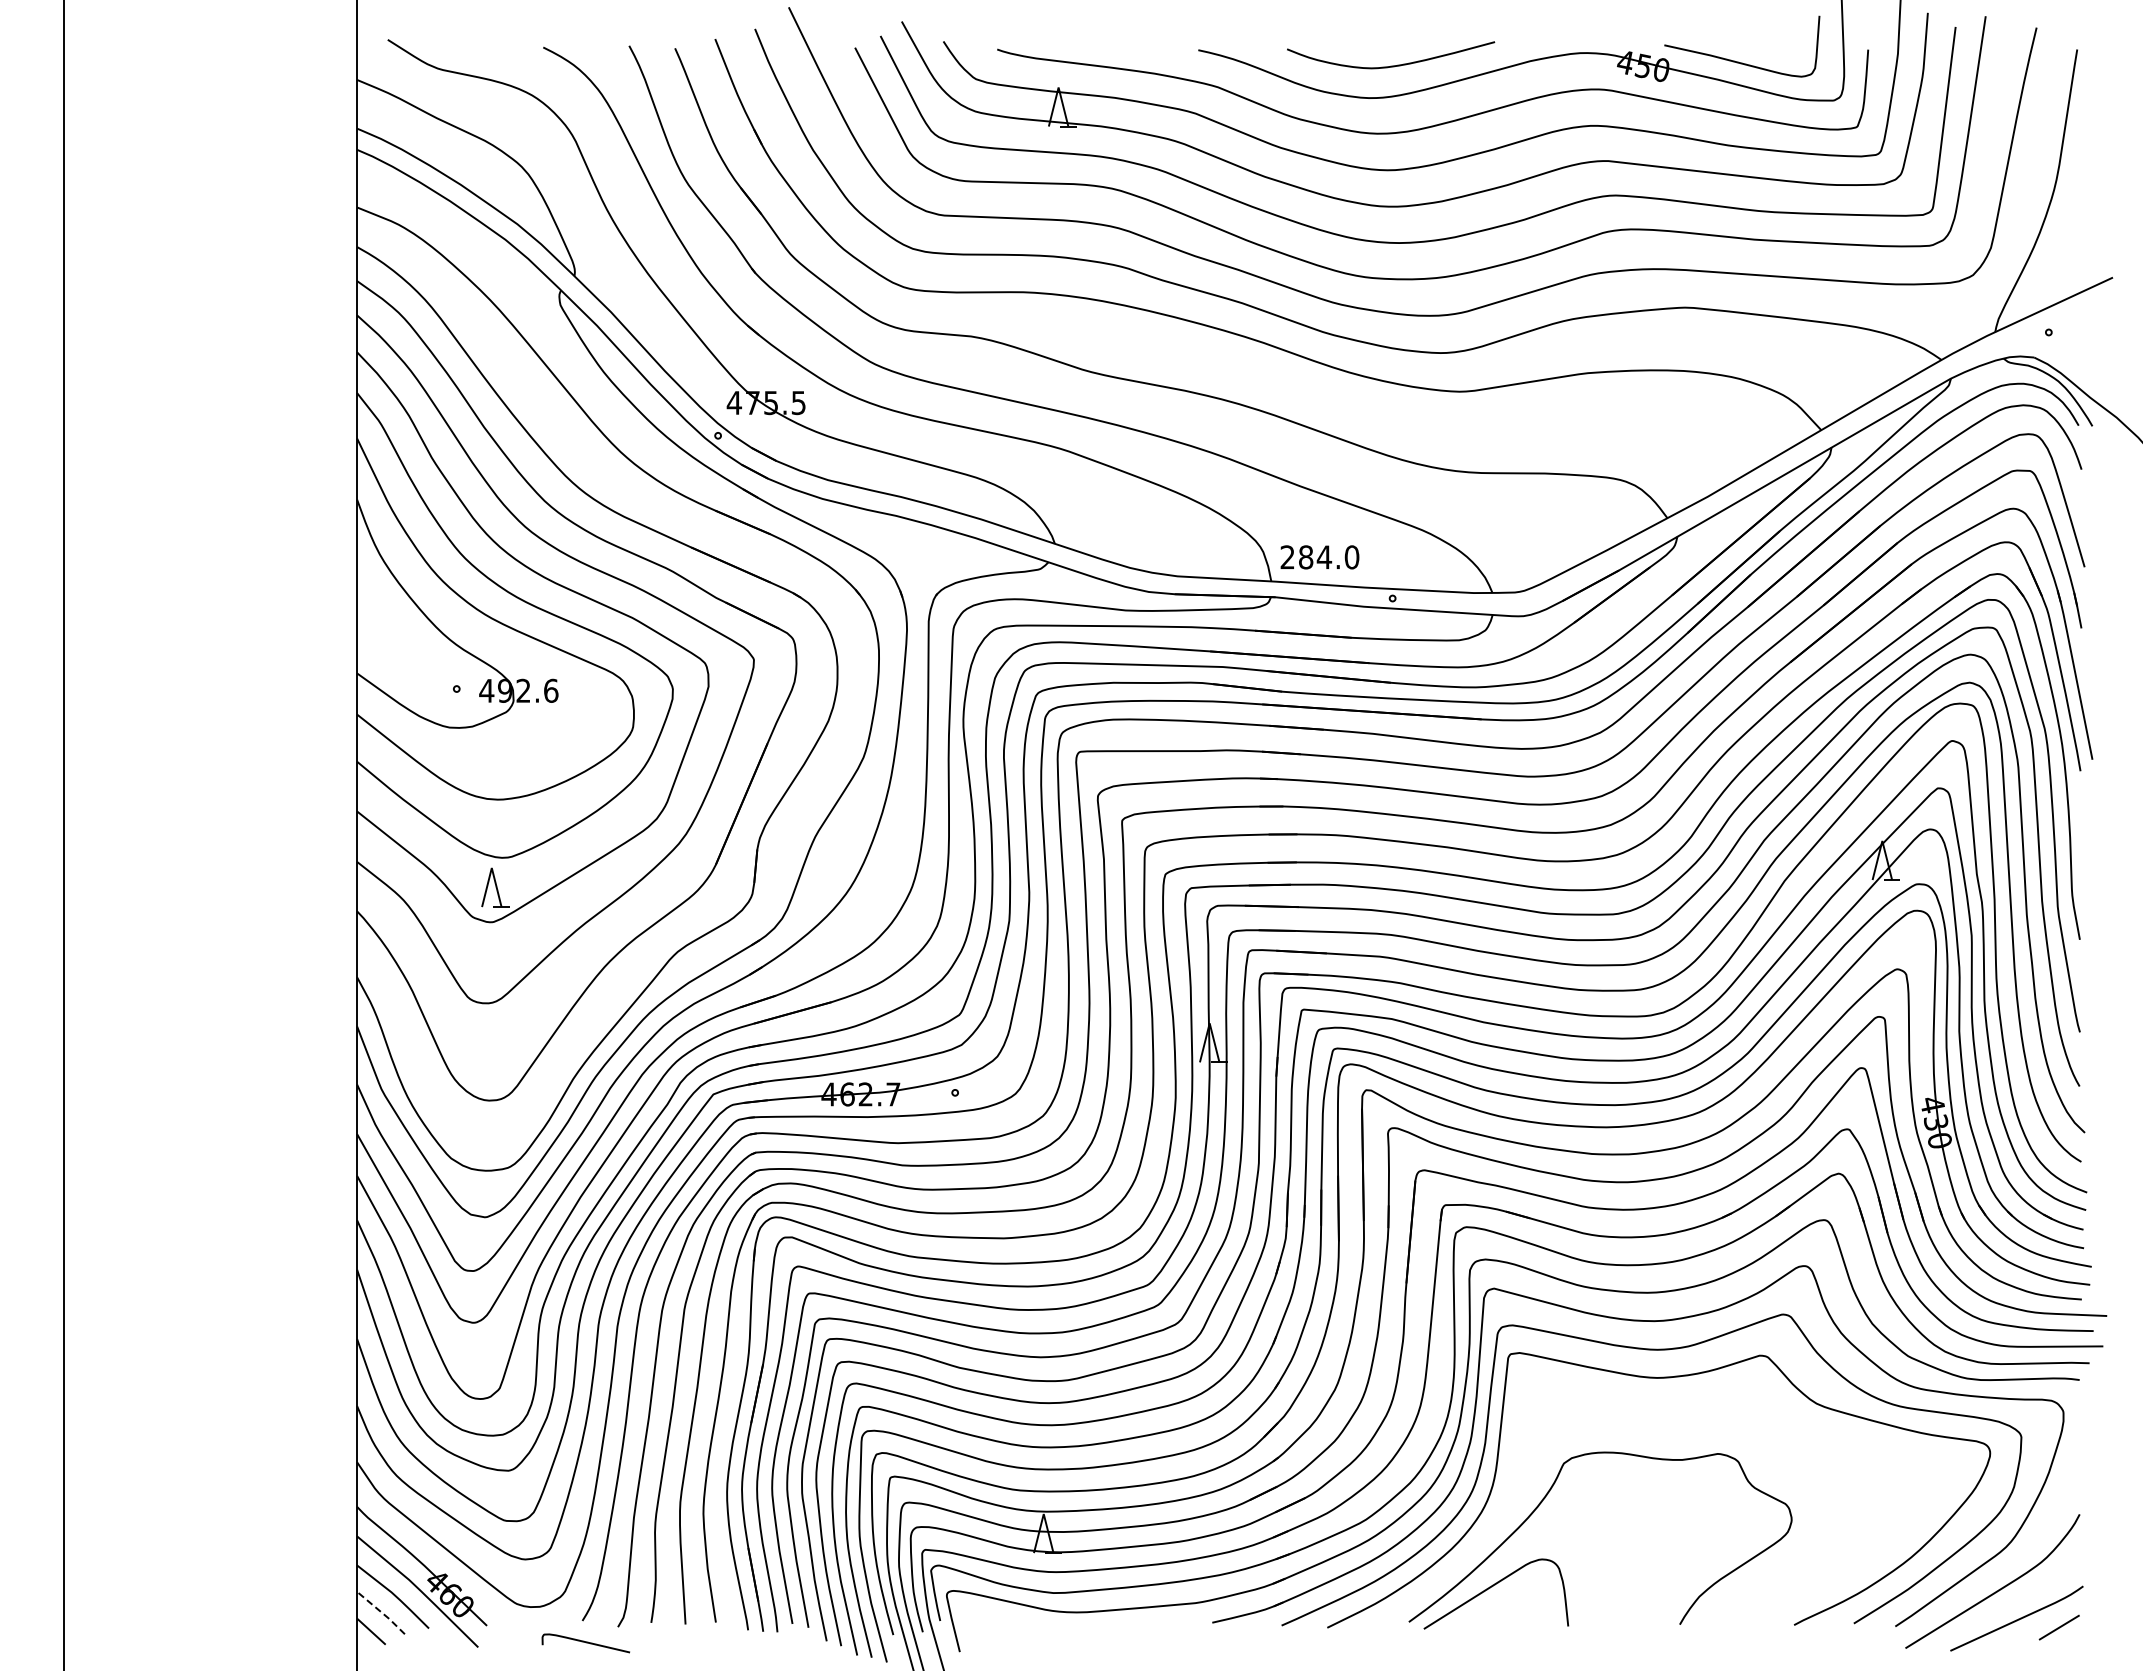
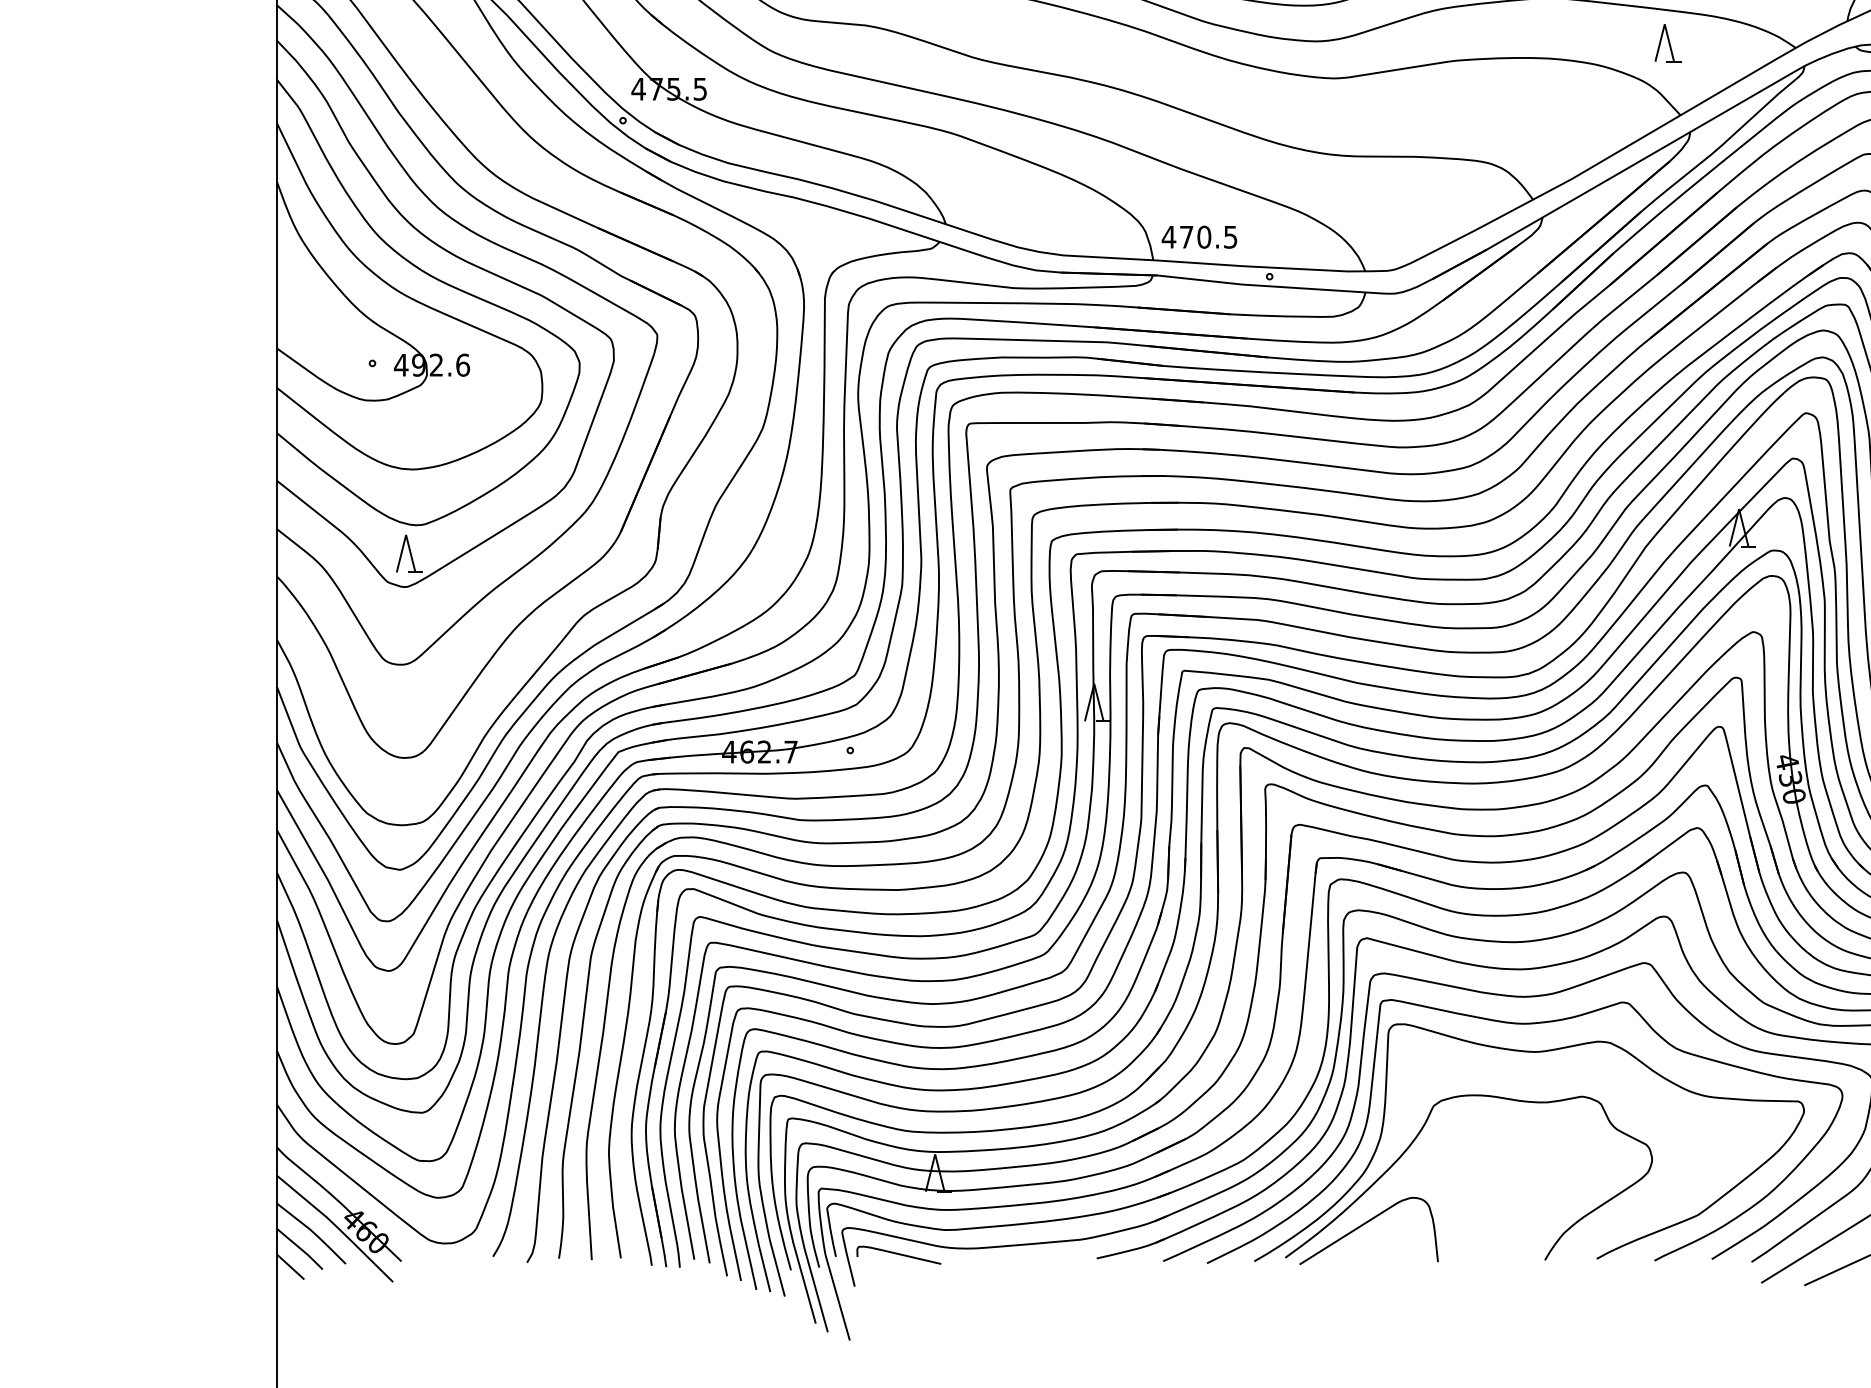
part: (1808, 354) -> (1668, 42), added
text: (1319, 557) -> (1199, 237), 284.0 -> 470.5
curve: (1665, 1408) -> (1531, 1053), added
line: (381, 1612) -> (300, 1248), dashed -> solid
curve: (585, 1642) -> (898, 1254), moved

